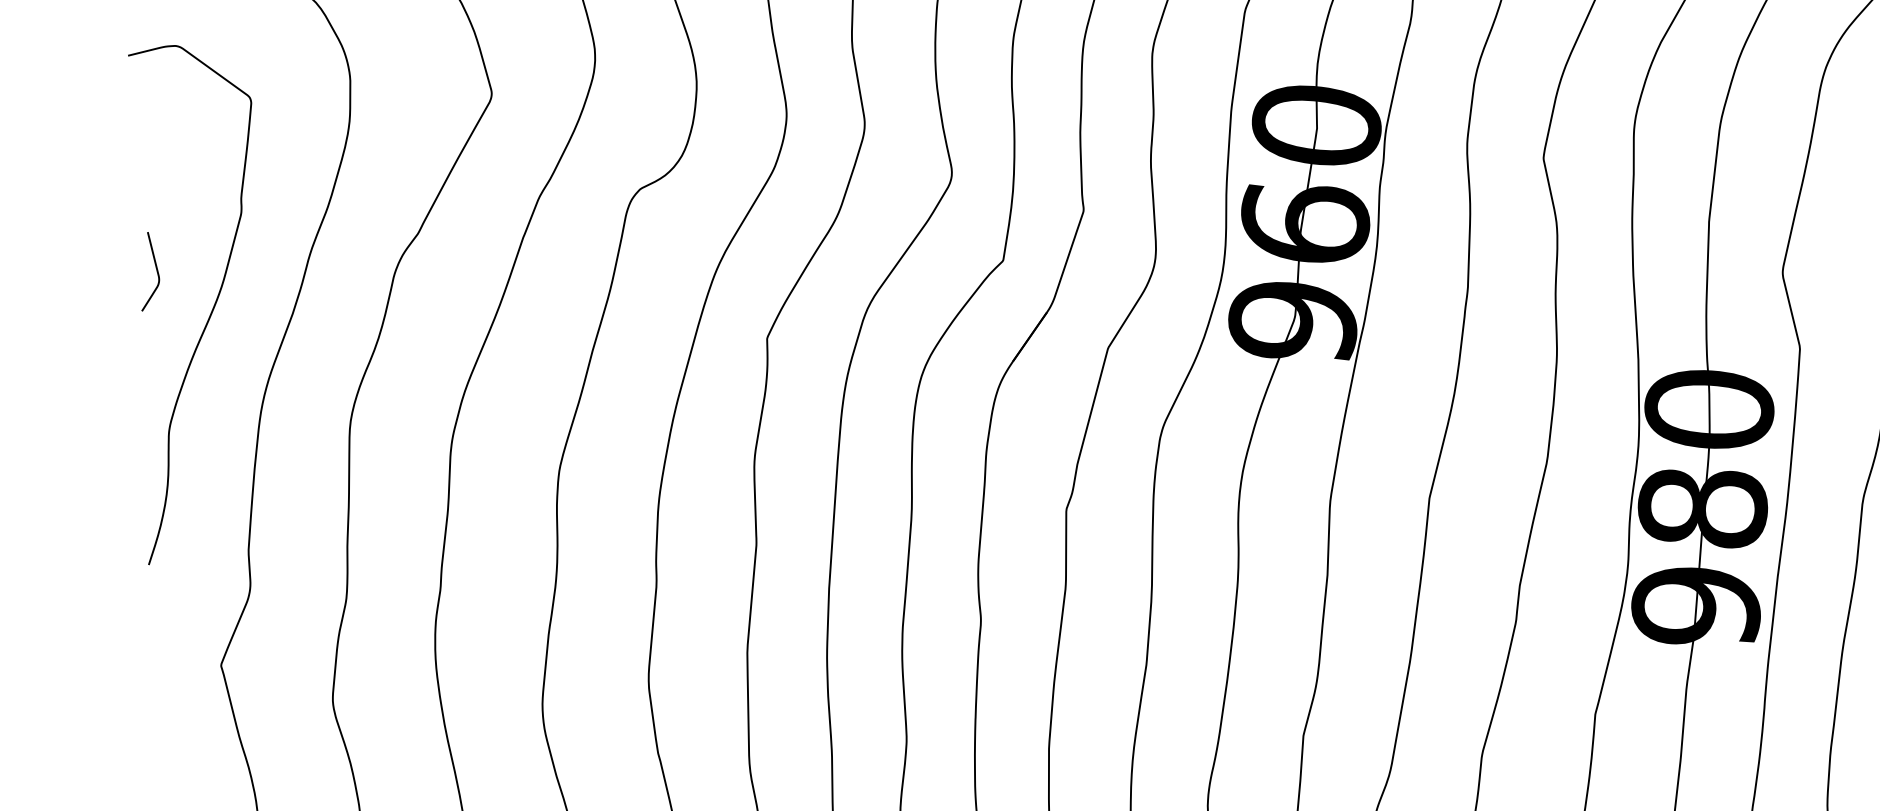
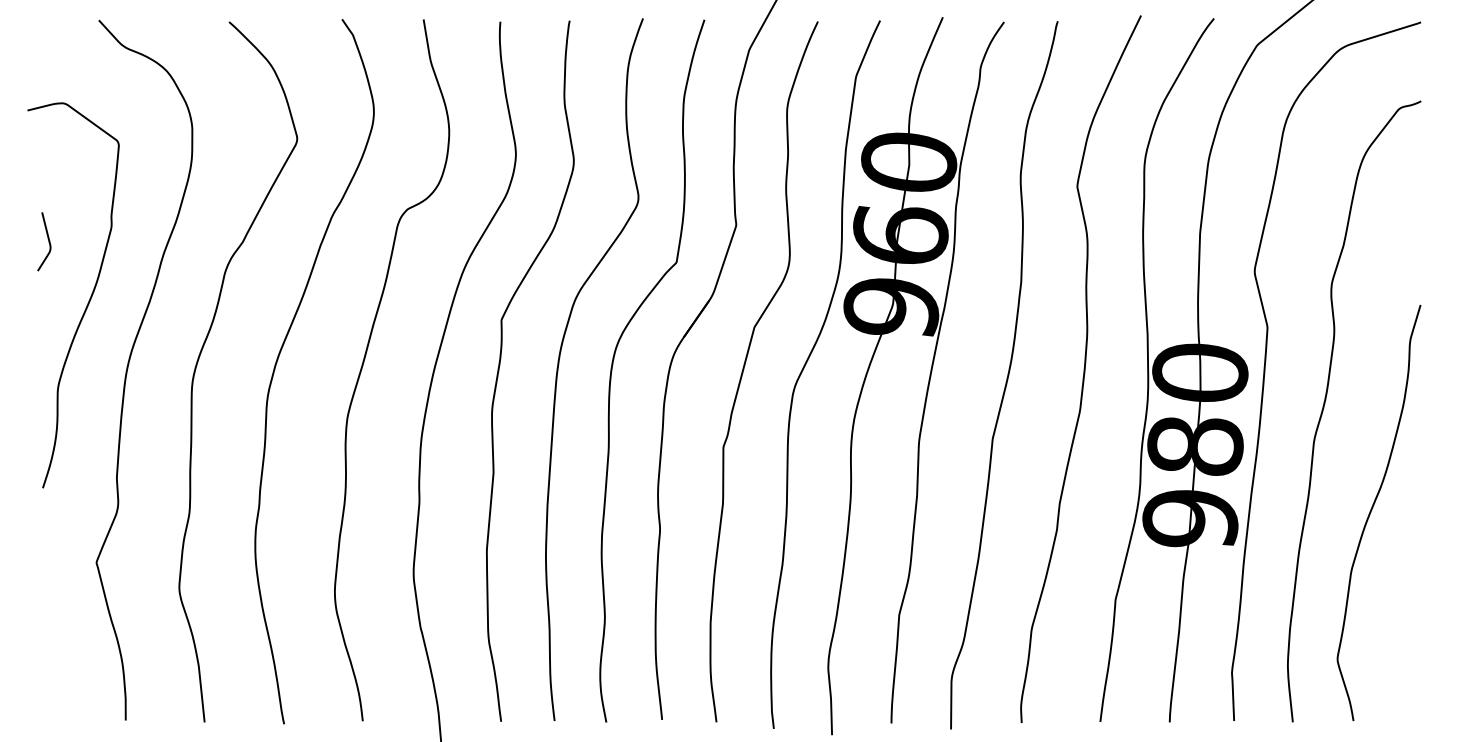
curve: (156, 271) -> (48, 241), moved

